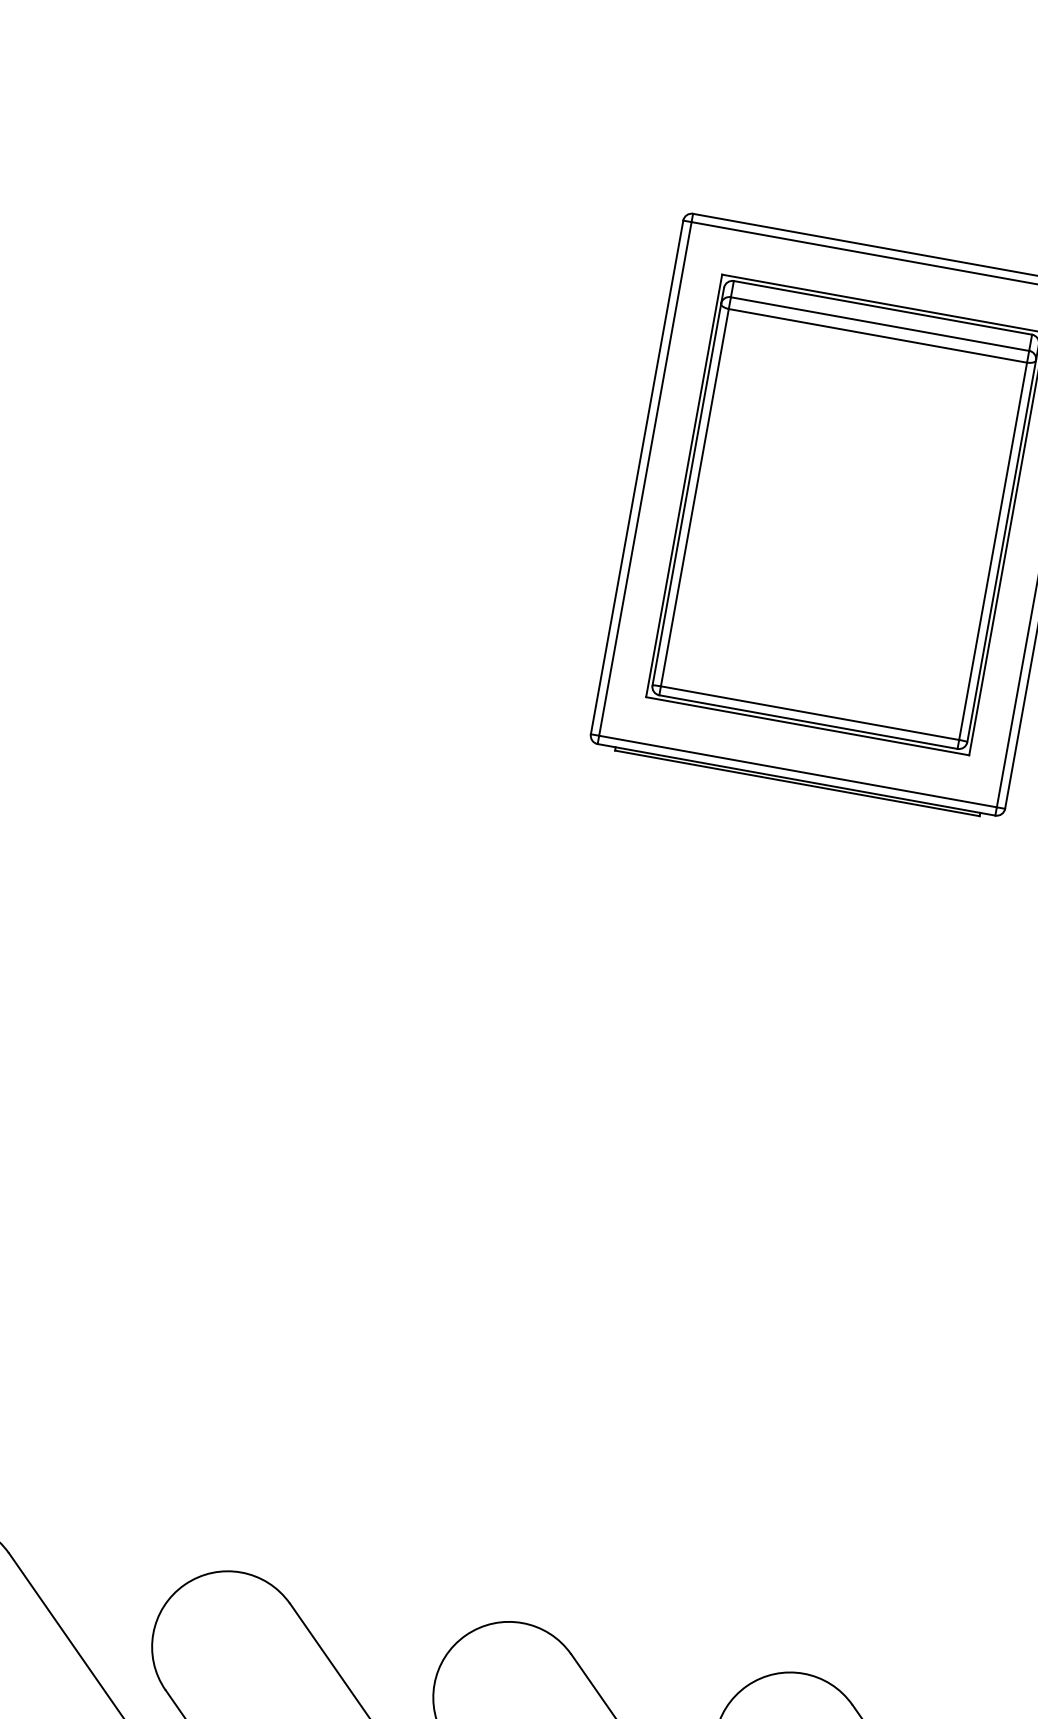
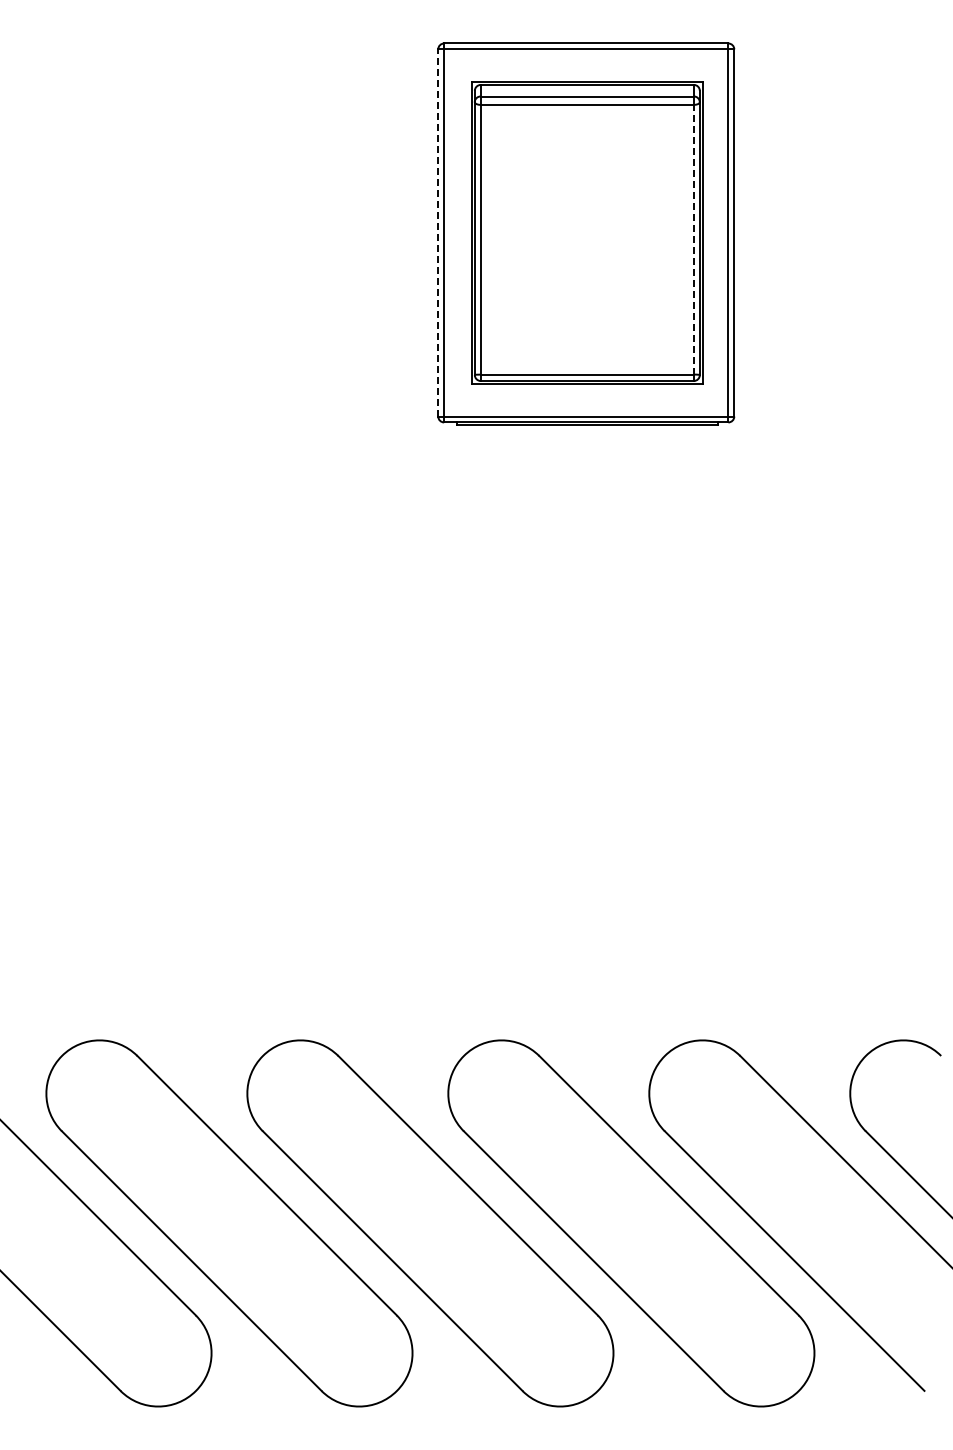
line: (637, 476) -> (438, 232), solid -> dashed
line: (992, 550) -> (693, 239), solid -> dashed

